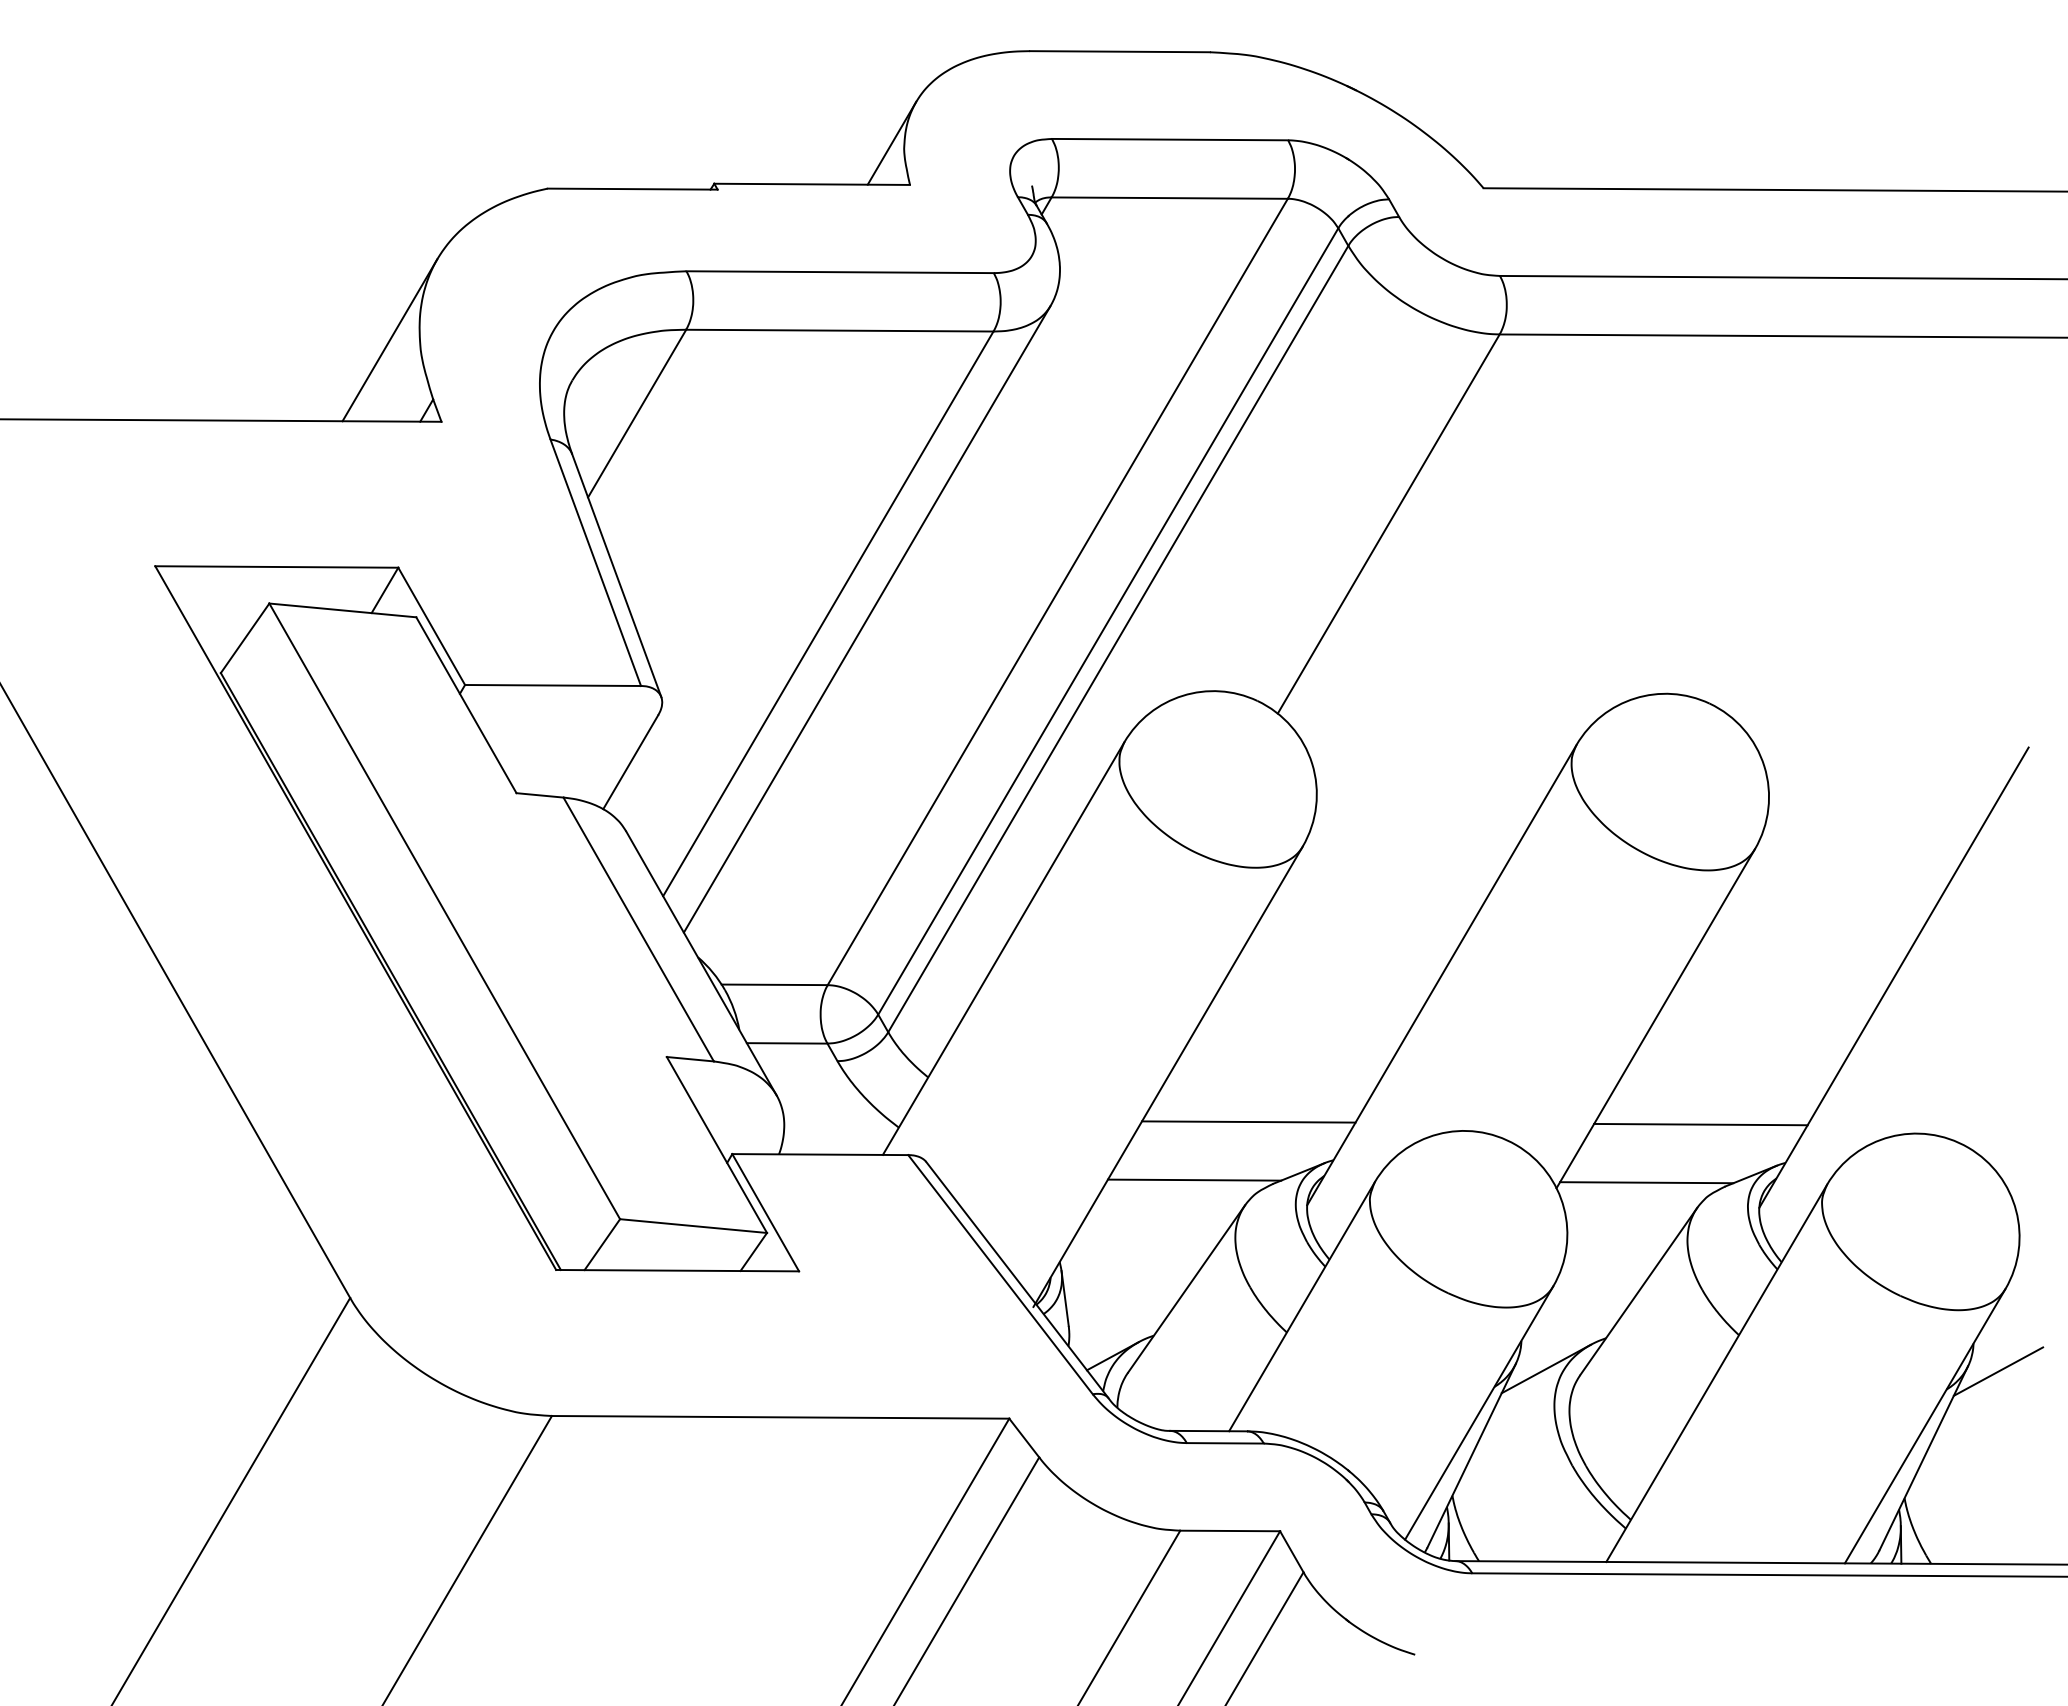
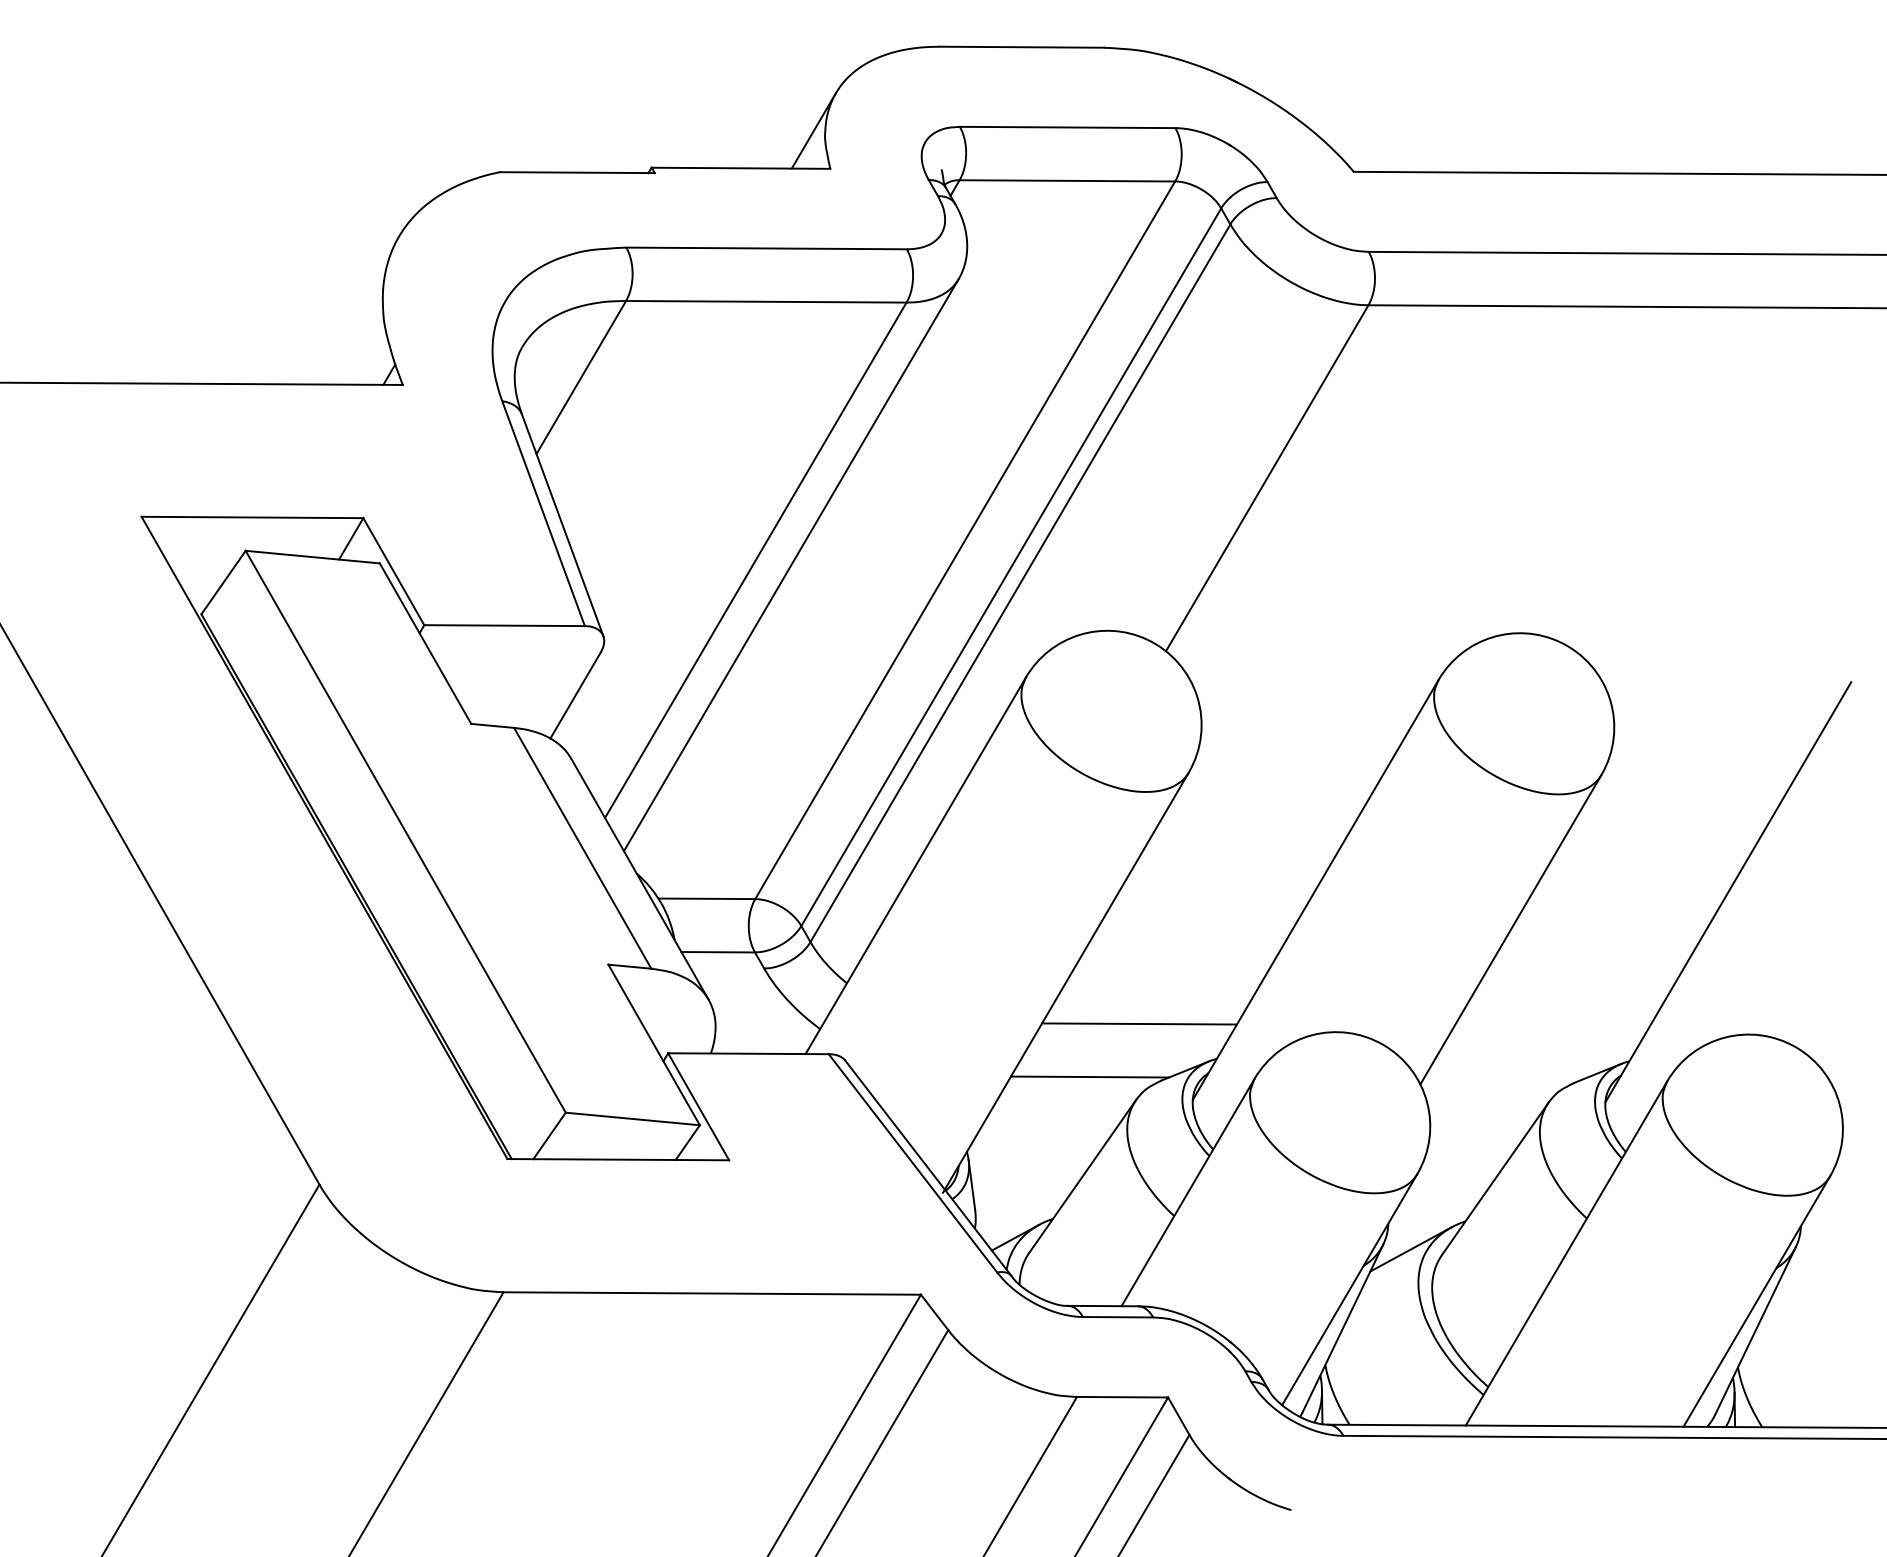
line: (389, 340) -> (355, 310), removed
line: (1700, 1124) -> (1551, 1026), removed
line: (1646, 1182) -> (1502, 1079), removed
line: (1998, 1371) -> (1823, 1251), removed

